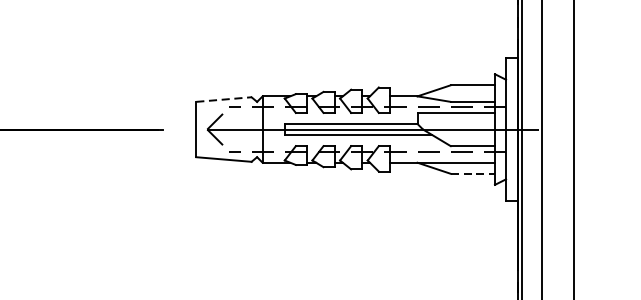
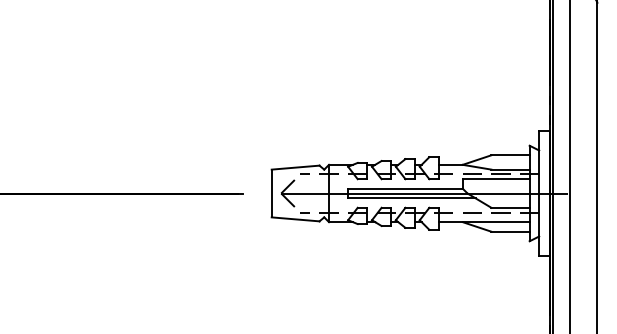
line: (223, 99) -> (295, 167), dashed -> solid
line: (473, 173) -> (511, 231), dashed -> solid

